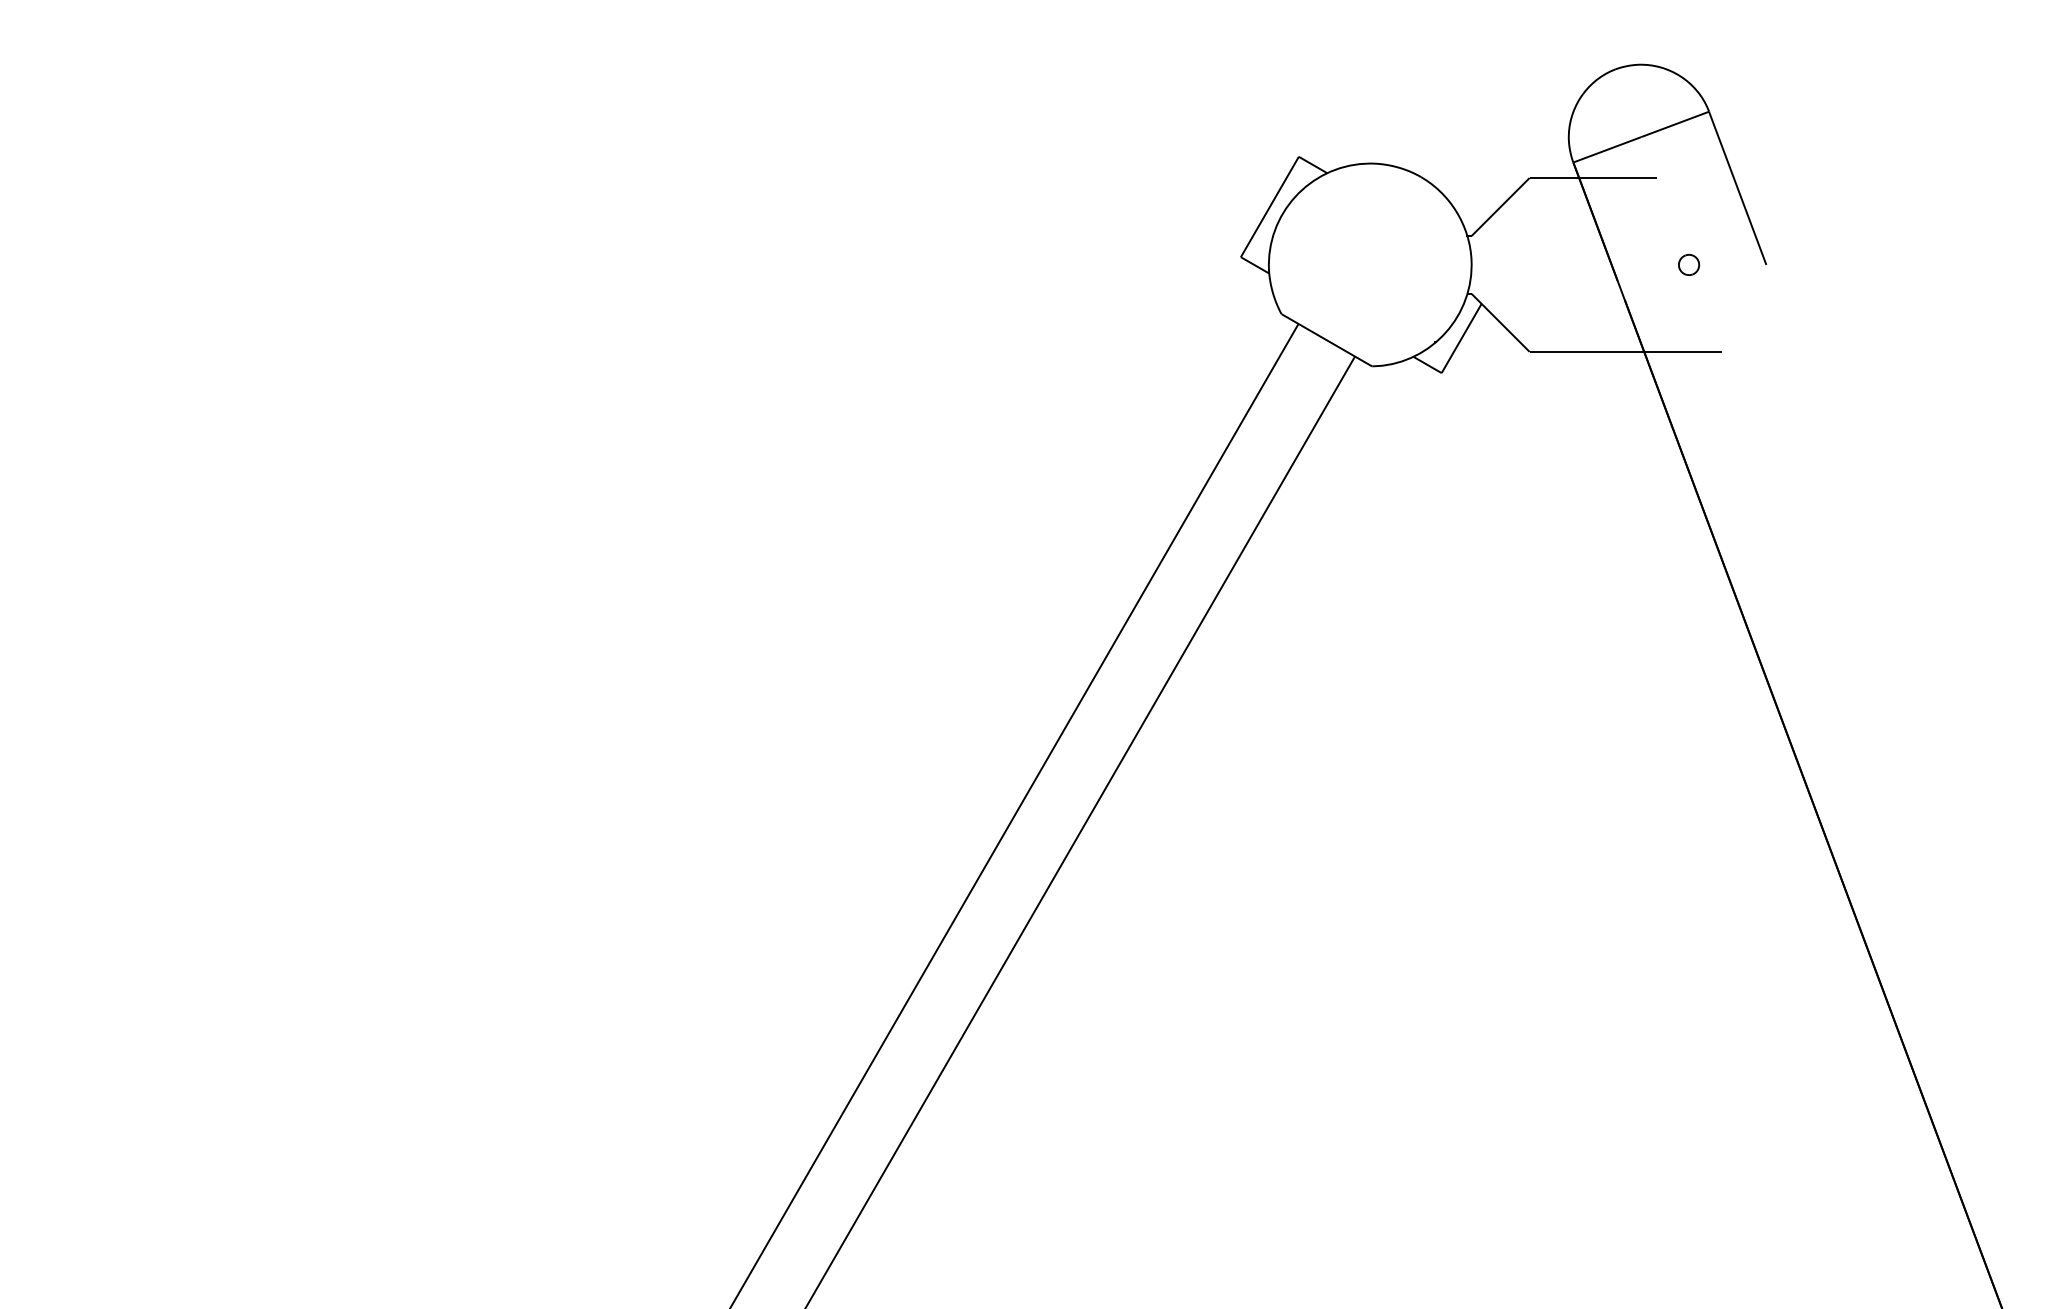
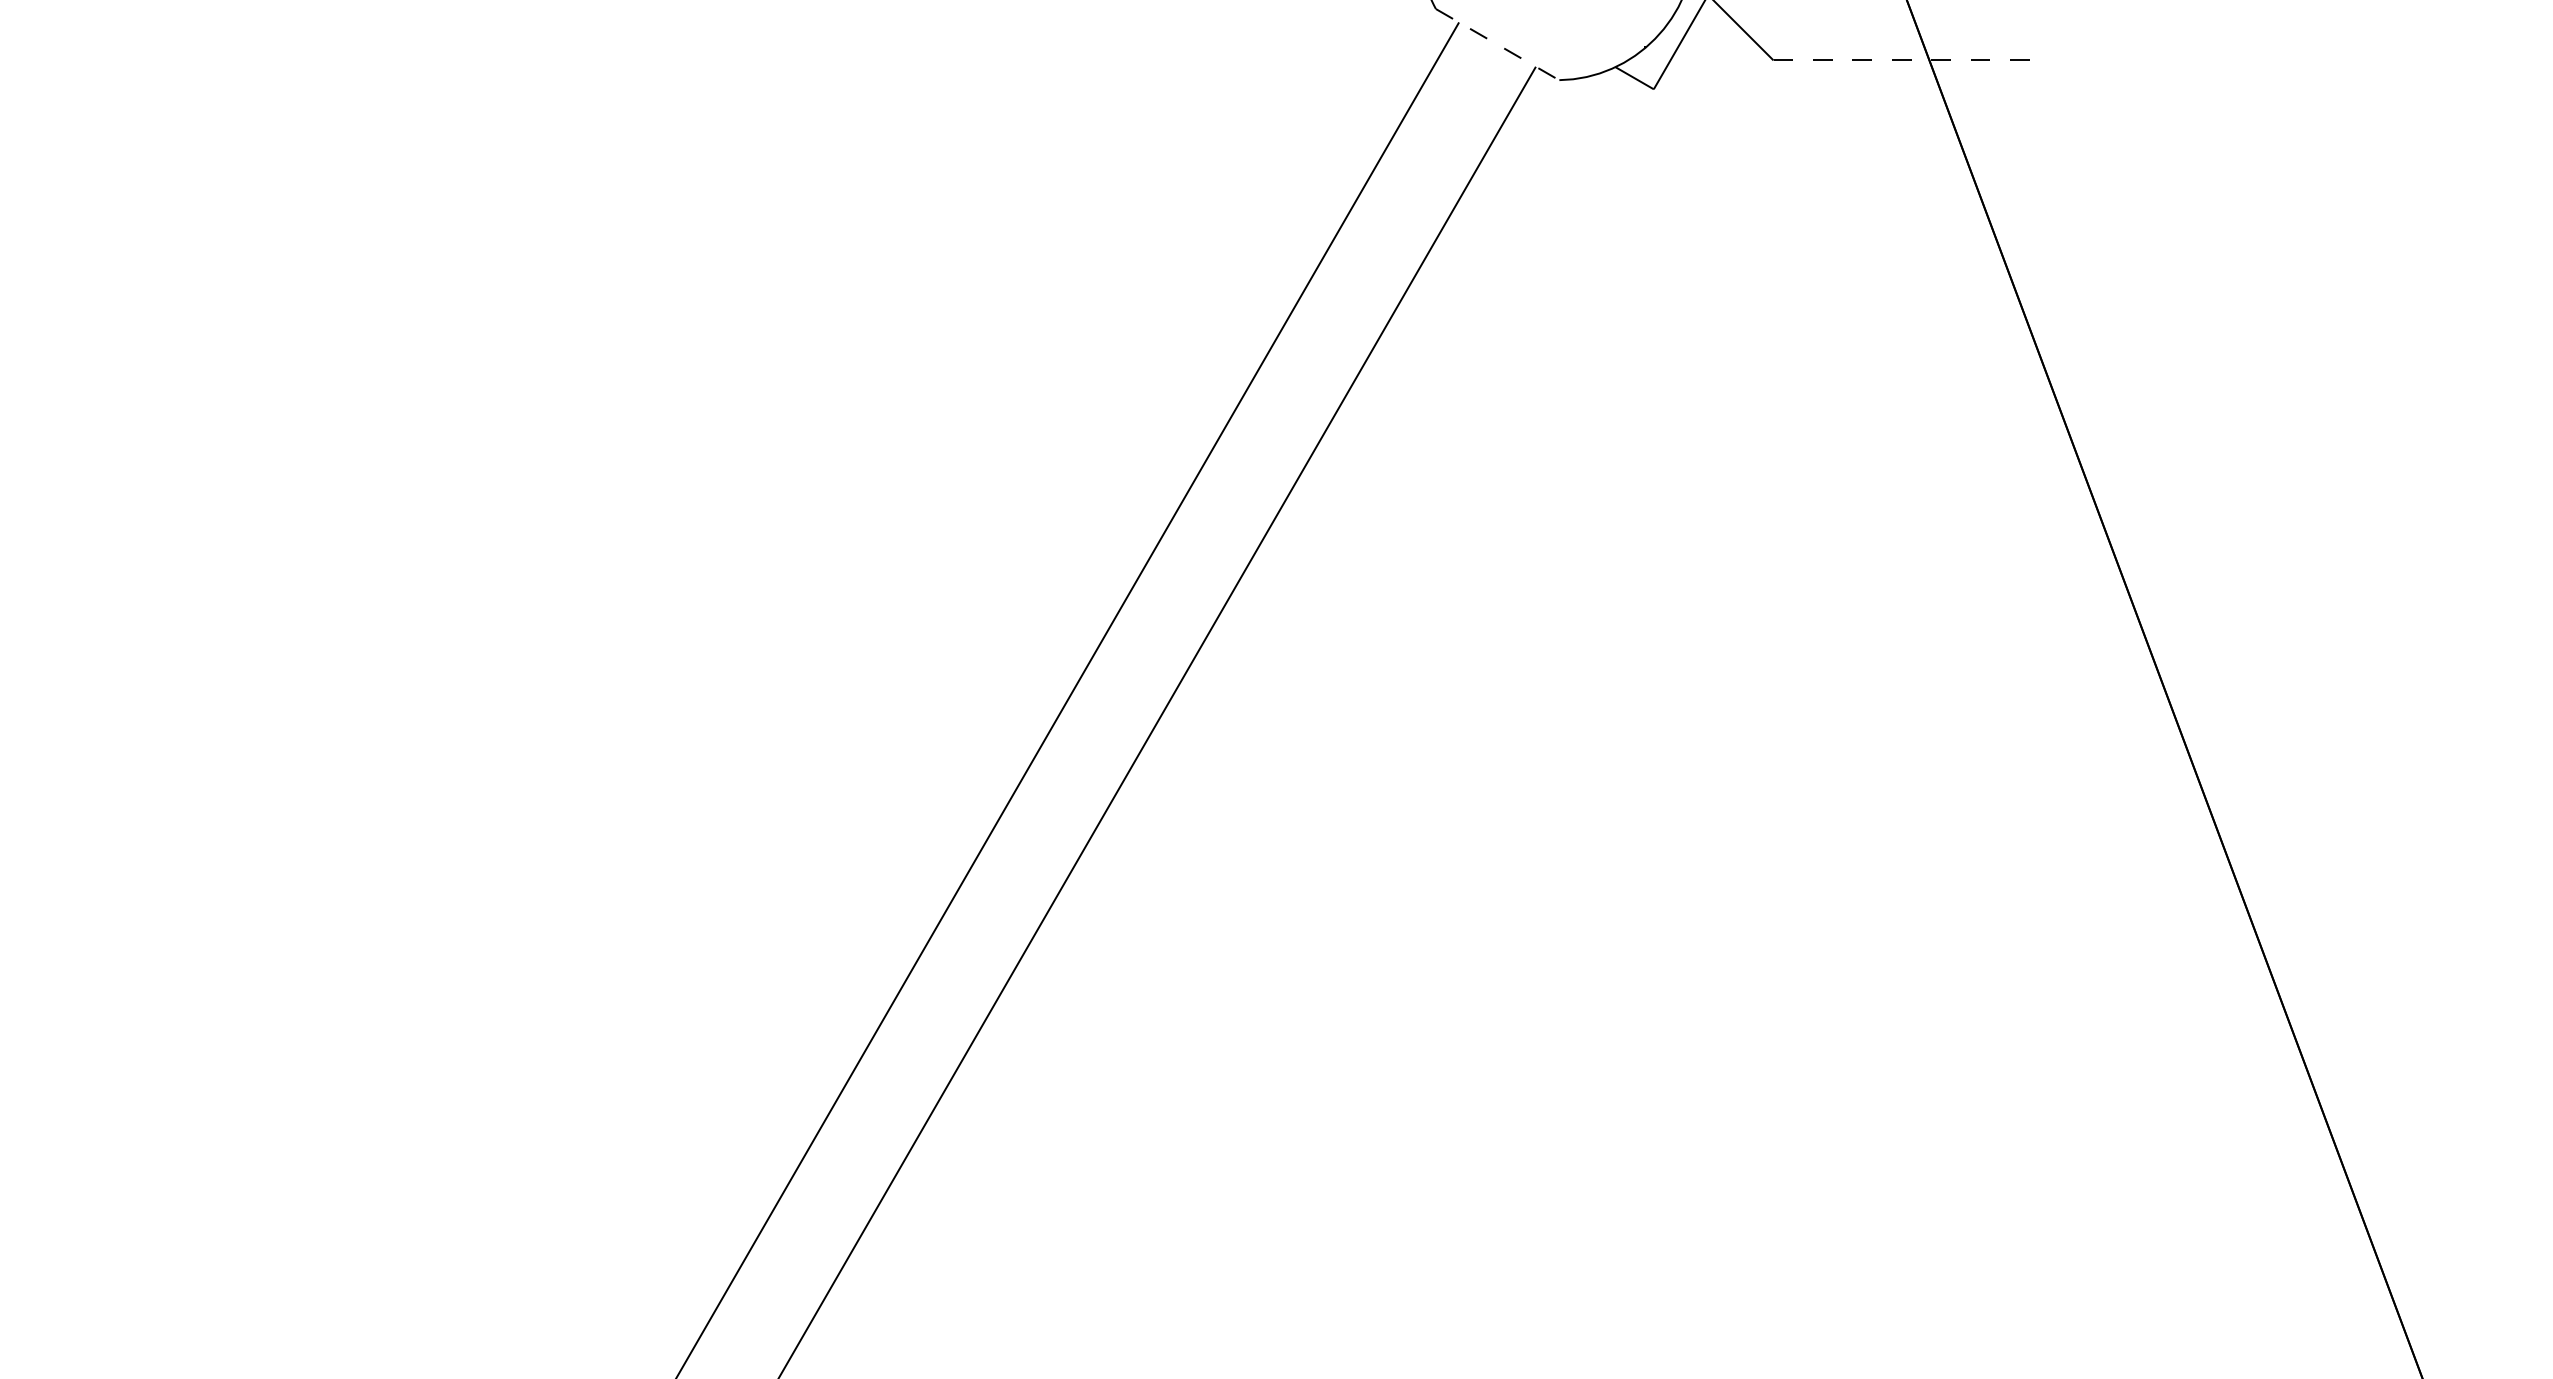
line: (1327, 340) -> (1498, 44), solid -> dashed
line: (1625, 351) -> (1903, 59), solid -> dashed

